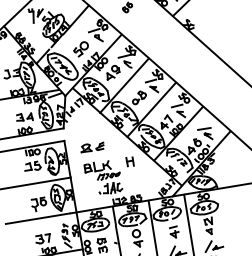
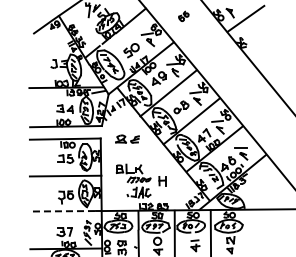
part: (92, 146) -> (127, 138), moved
part: (130, 161) -> (162, 181), moved
line: (37, 218) -> (62, 211), solid -> dashed

